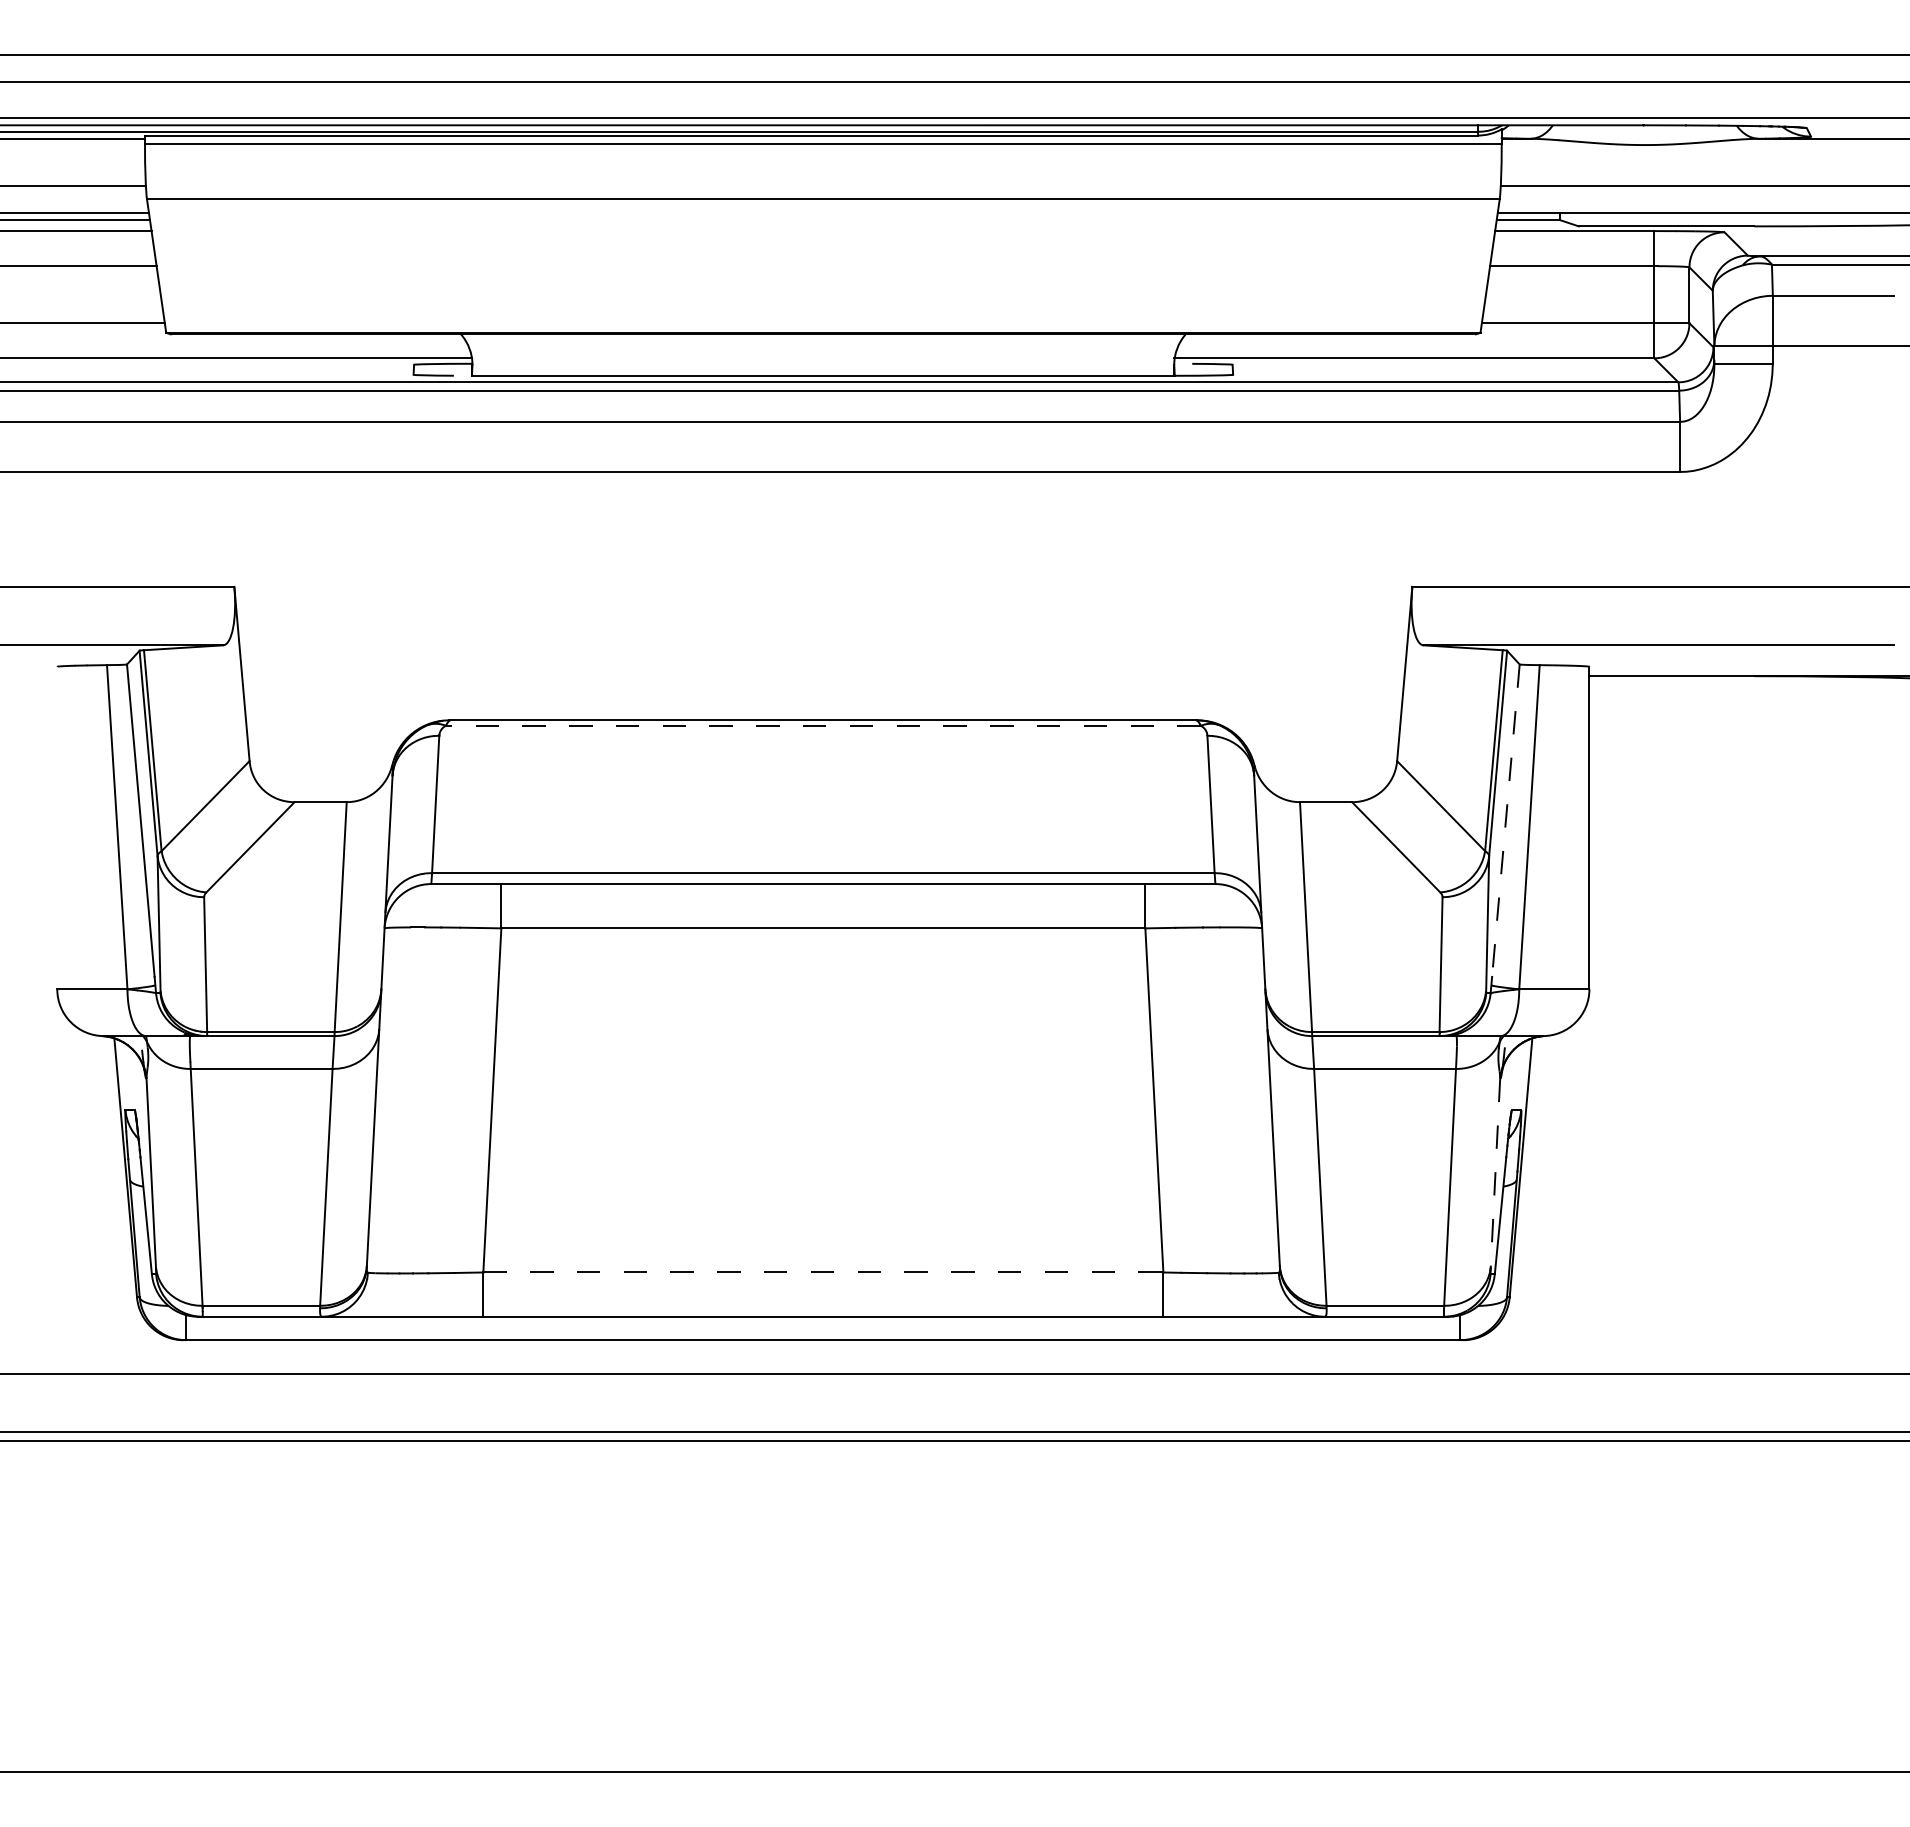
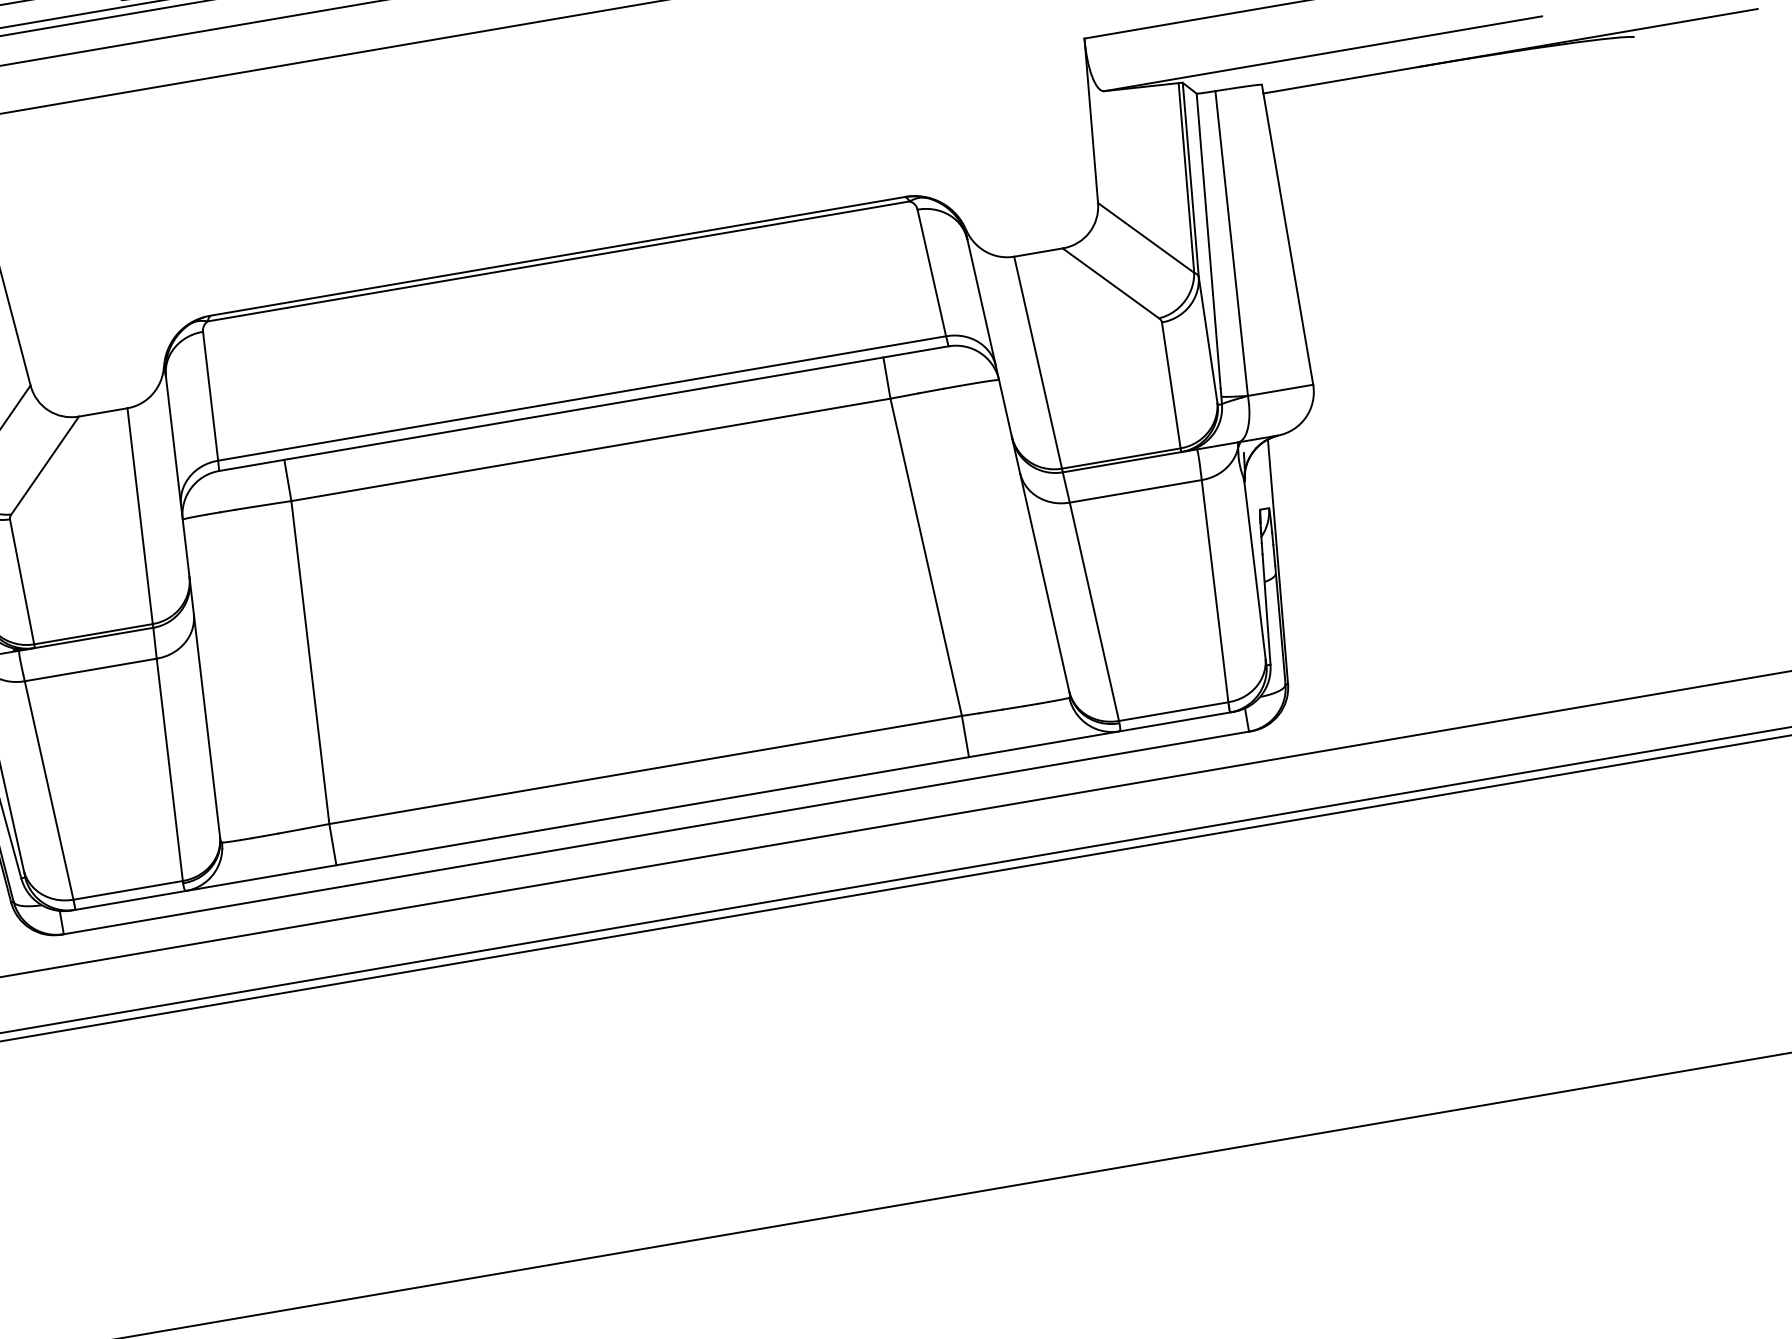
line: (822, 725) -> (557, 261), dashed -> solid
line: (1505, 820) -> (1208, 241), dashed -> solid
line: (1495, 1174) -> (1255, 571), dashed -> solid
line: (823, 1272) -> (645, 769), dashed -> solid

